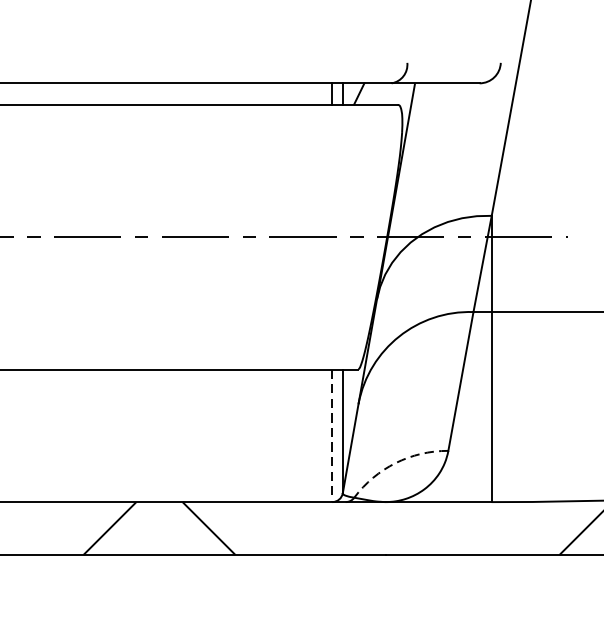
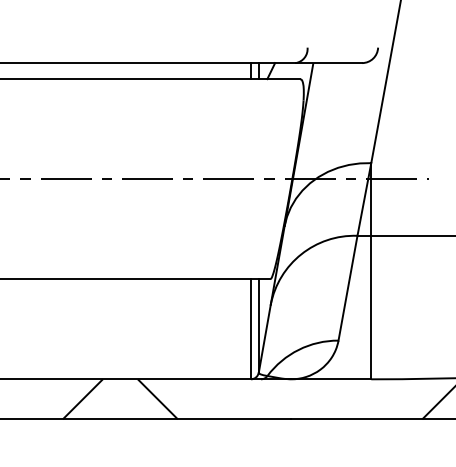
line: (331, 436) -> (250, 329), dashed -> solid
arc: (395, 462) -> (298, 349), dashed -> solid

